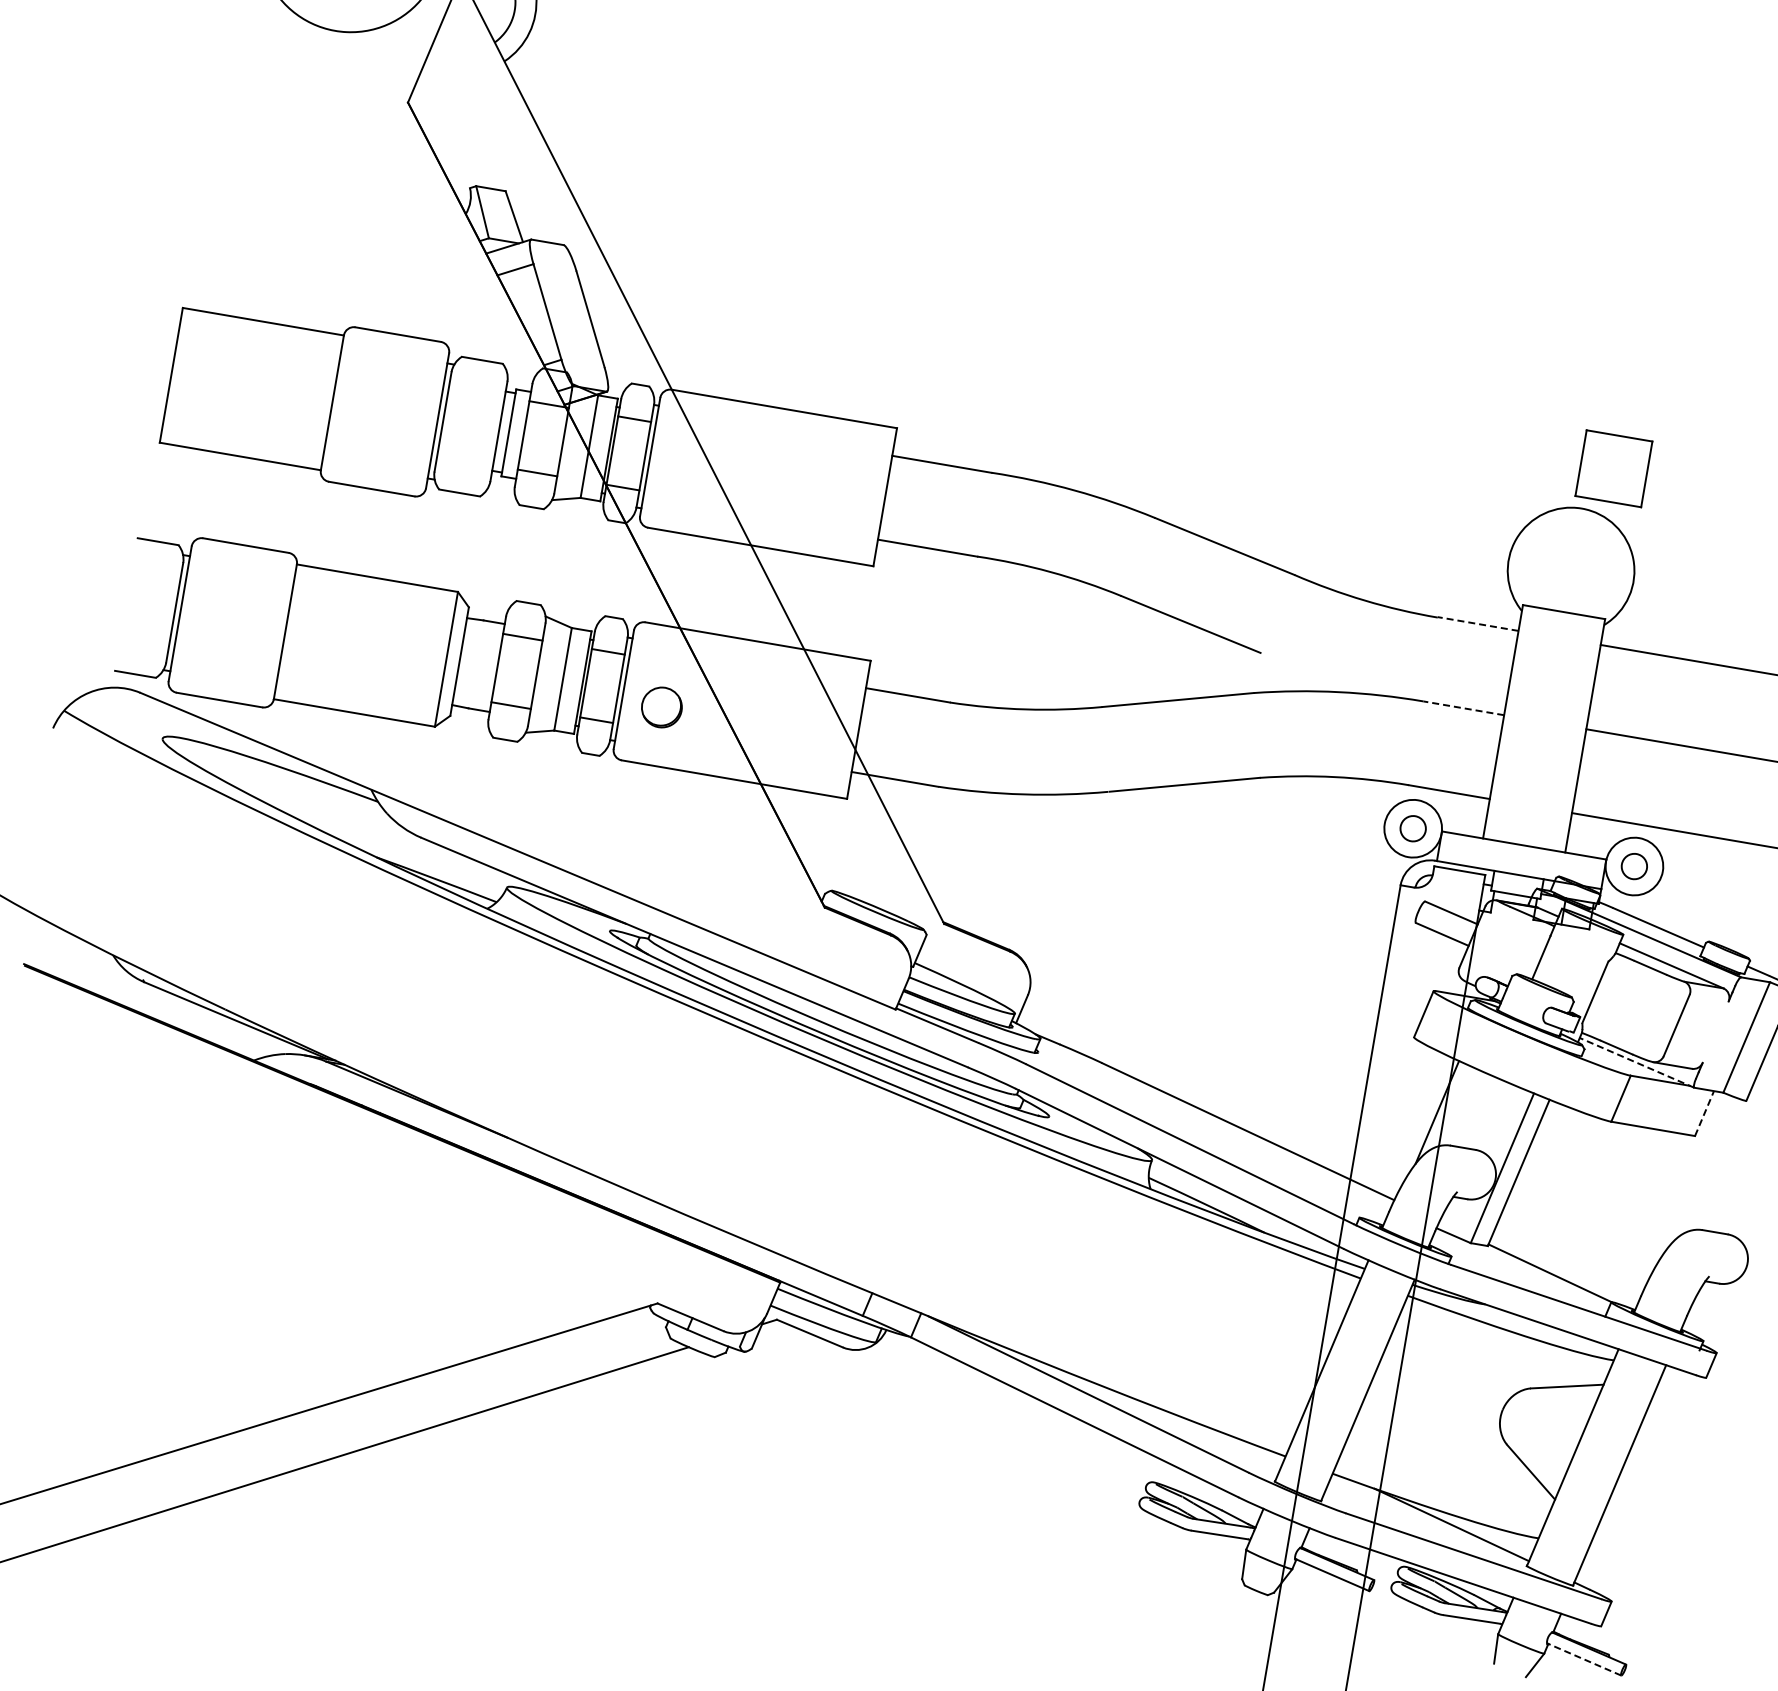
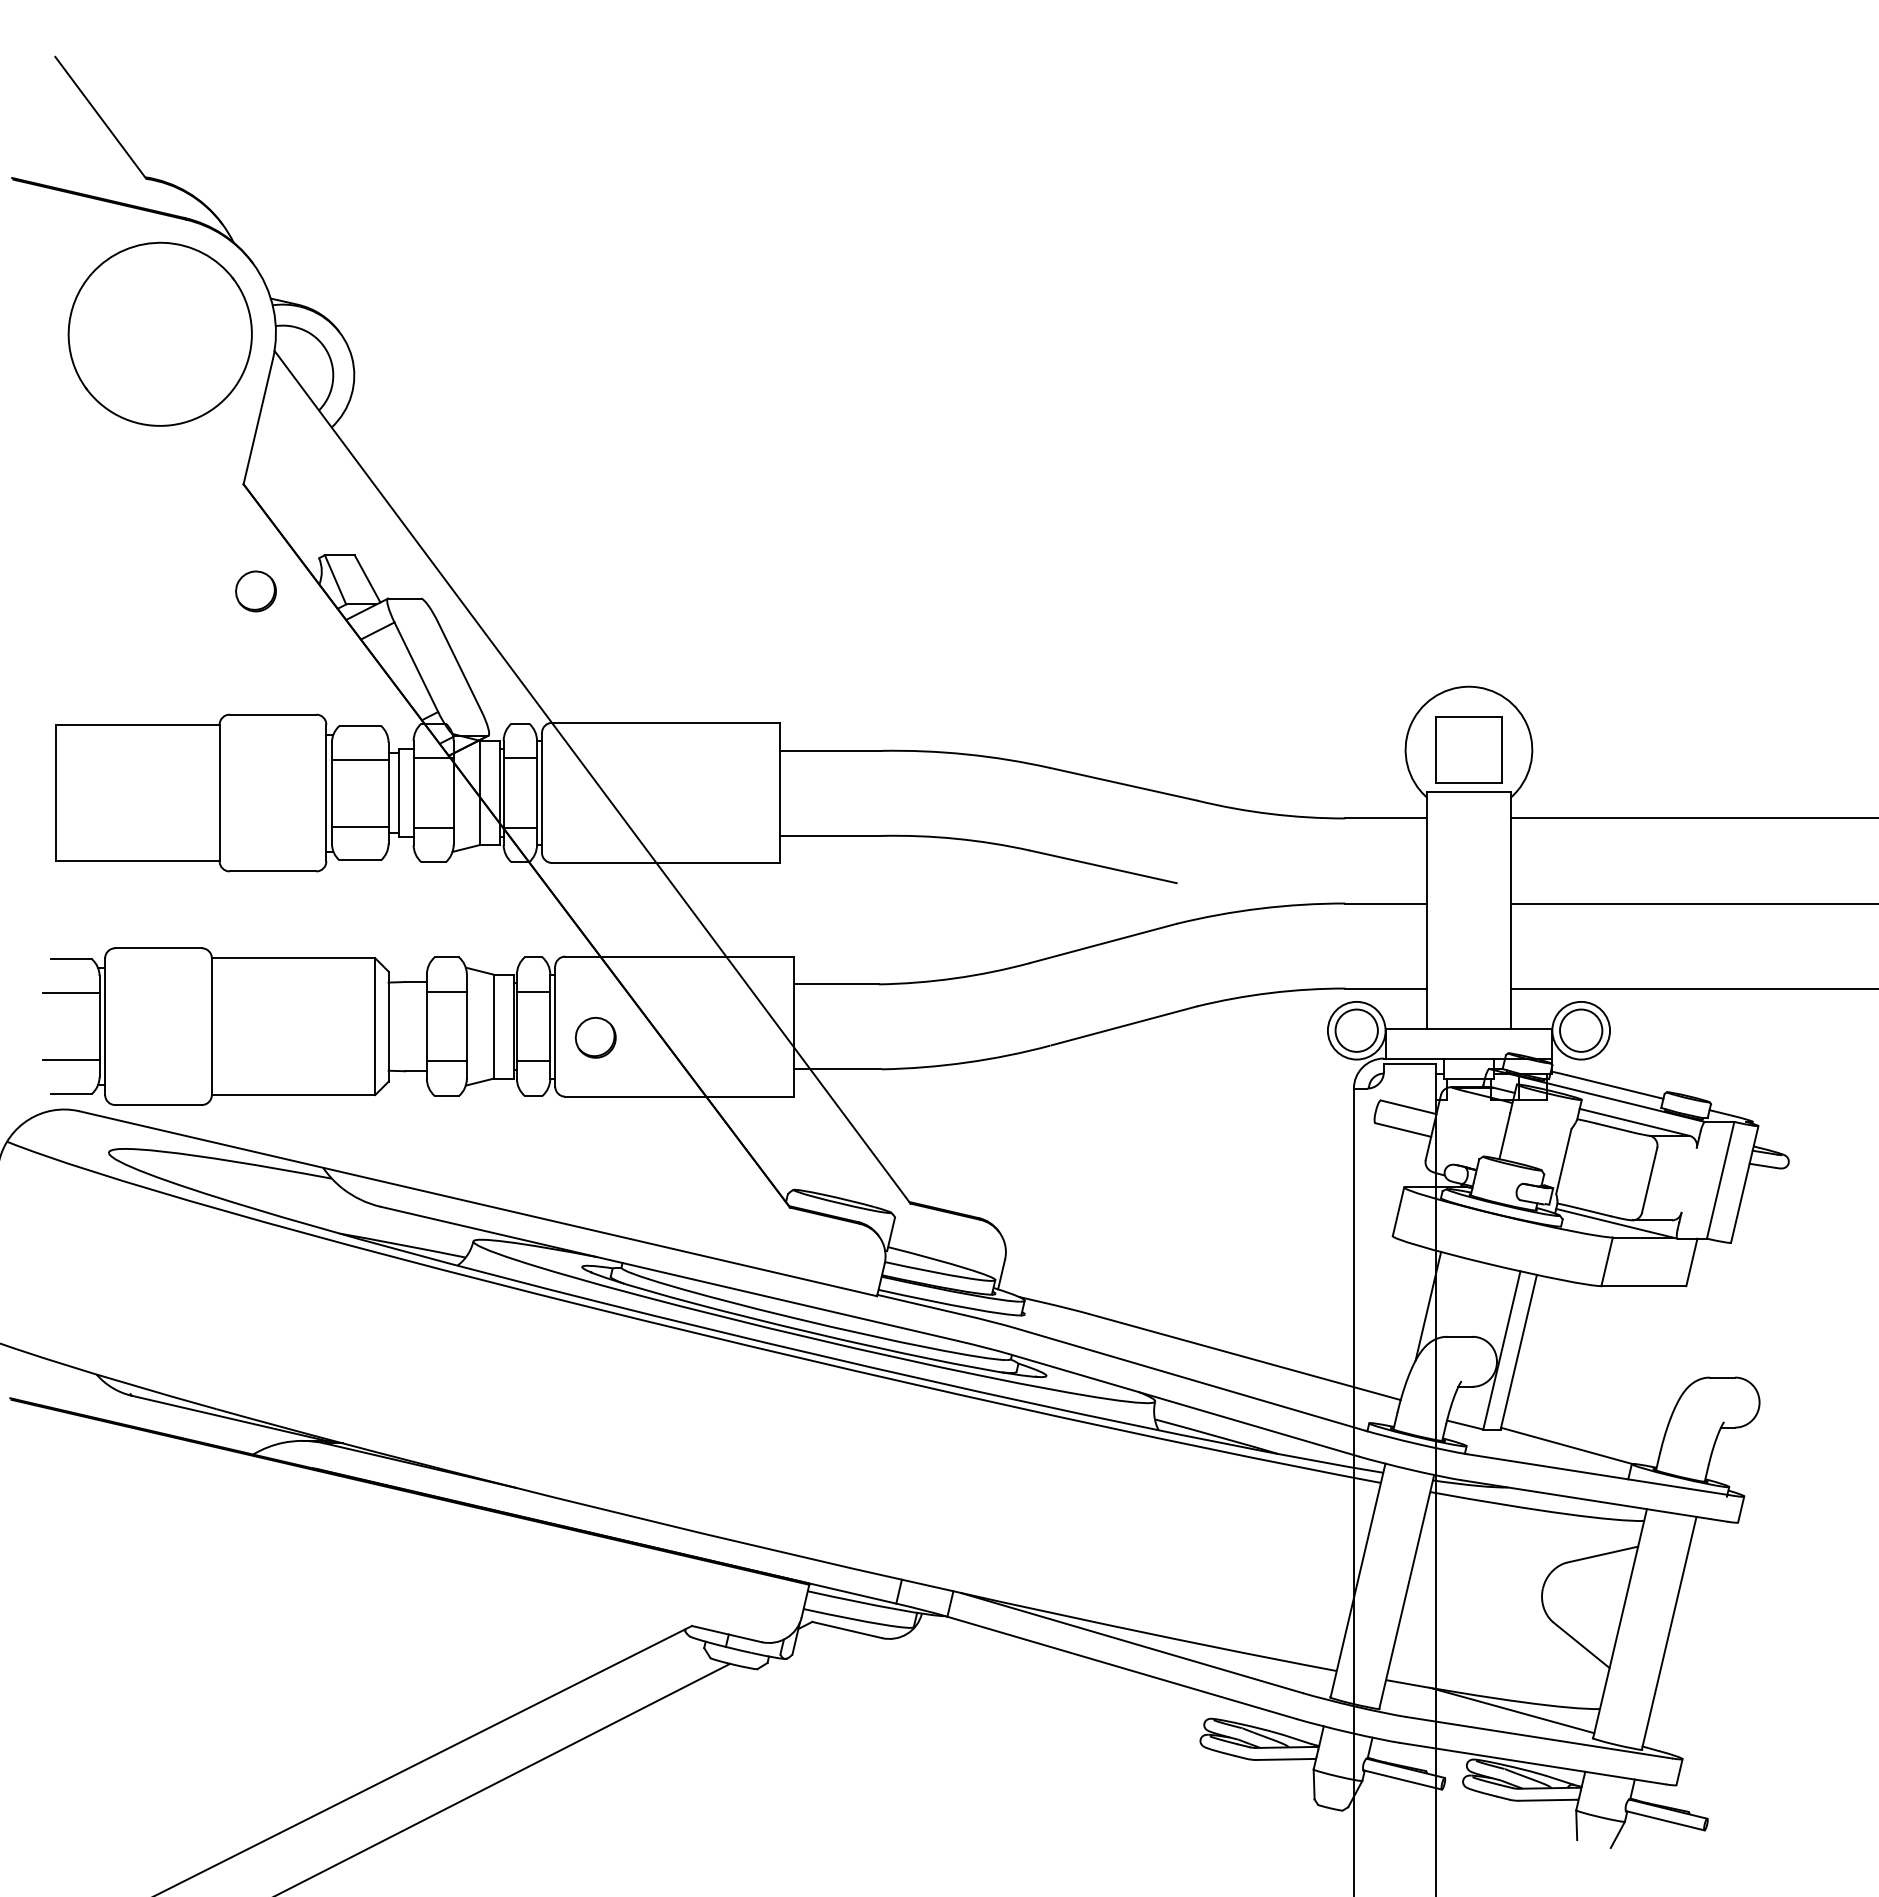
part: (401, 210) -> (255, 591), added
line: (475, 393) -> (359, 759), added
line: (464, 459) -> (359, 826), added
part: (1613, 468) -> (1468, 749), moved
line: (151, 574) -> (70, 992), added
line: (1478, 624) -> (1386, 818), dashed -> solid
line: (140, 641) -> (70, 1060), added
line: (1463, 708) -> (1386, 903), dashed -> solid
circle: (1412, 828) -> (1356, 1030), size x1.67
circle: (1634, 866) -> (1581, 1030), size x1.67
line: (1636, 1062) -> (1616, 1223), dashed -> solid
line: (1705, 1112) -> (1692, 1261), dashed -> solid
line: (1583, 1659) -> (1664, 1820), dashed -> solid

